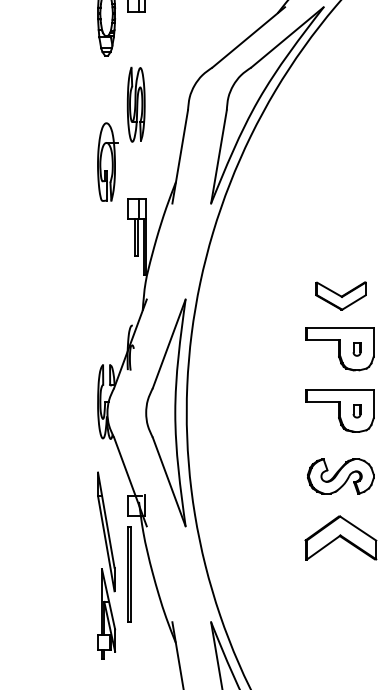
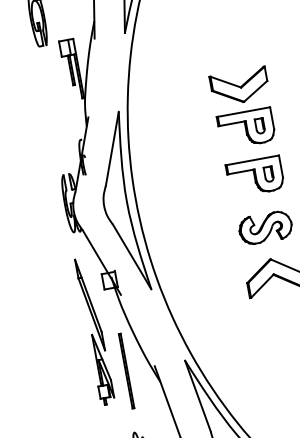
part: (340, 295) -> (239, 86), size x1.43
part: (356, 349) -> (259, 126), size x1.43
part: (356, 411) -> (268, 174), size x1.43
line: (128, 574) -> (125, 370), moved

